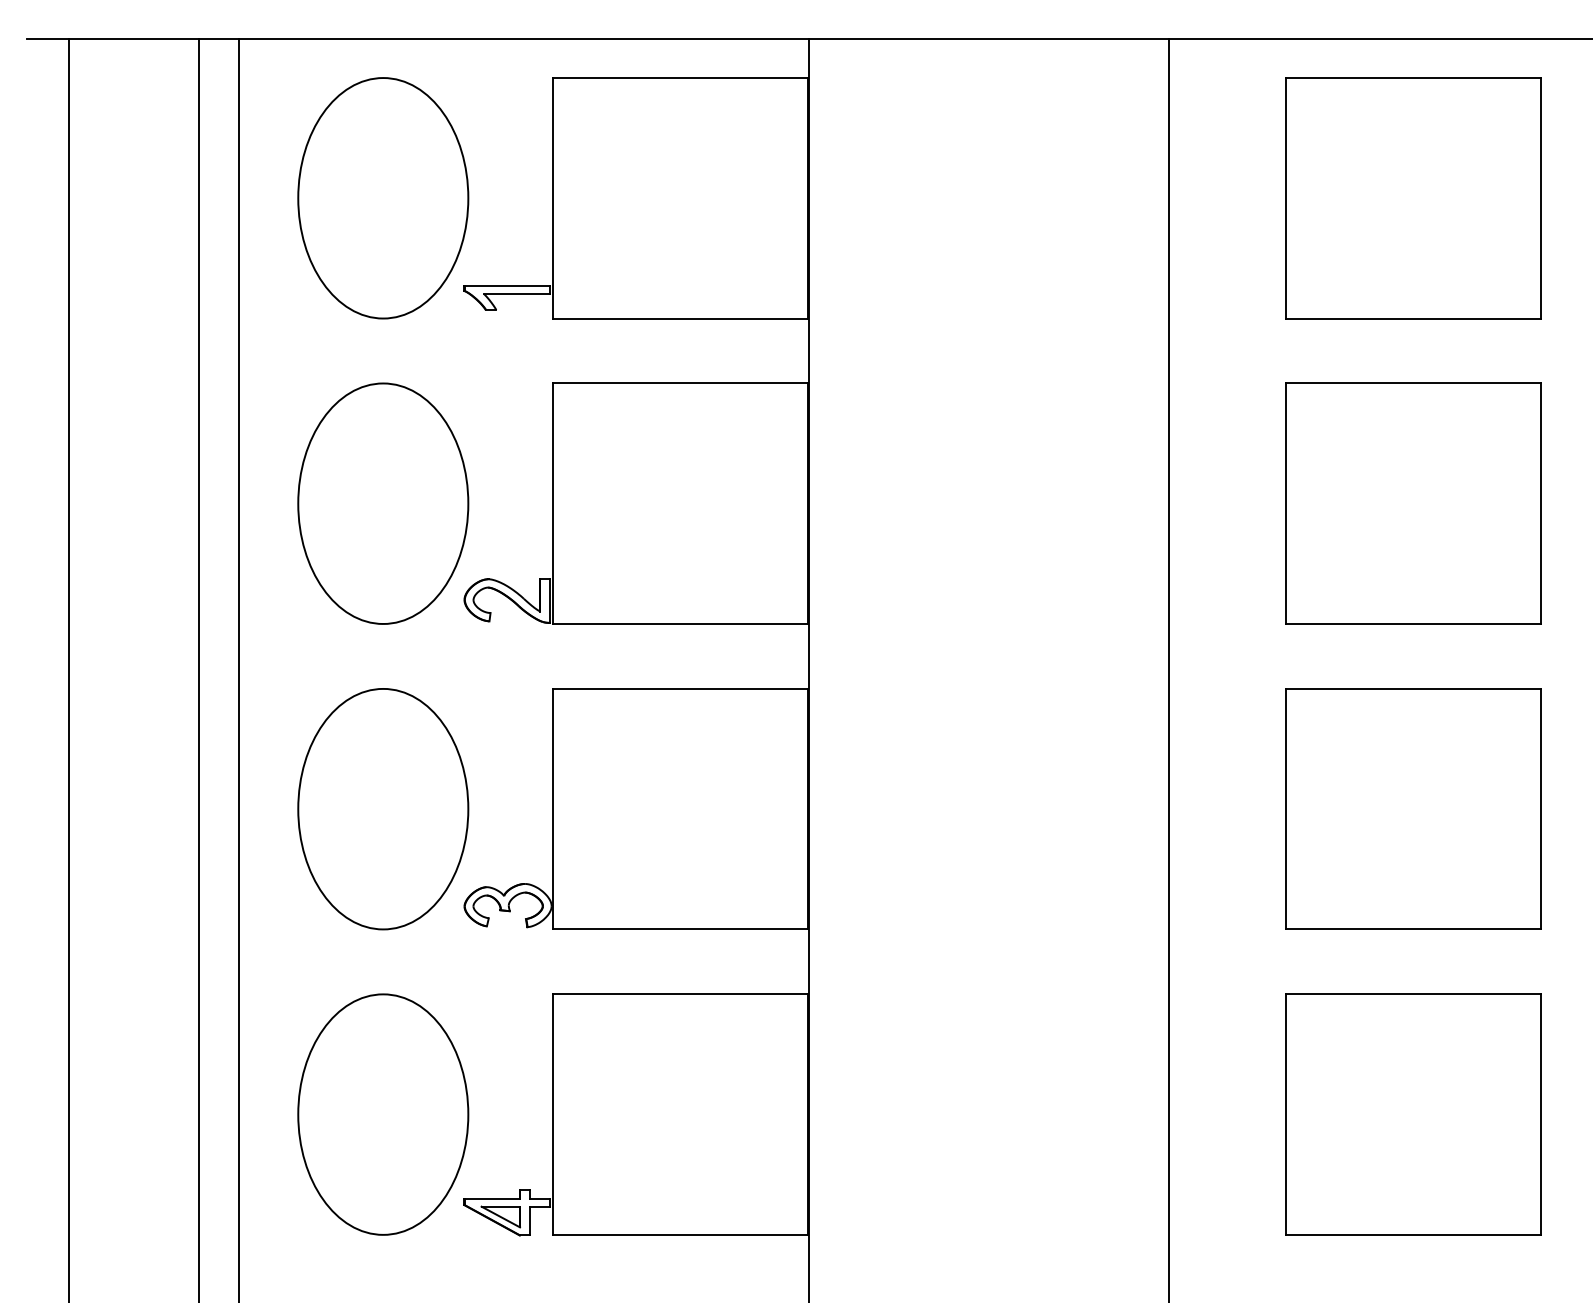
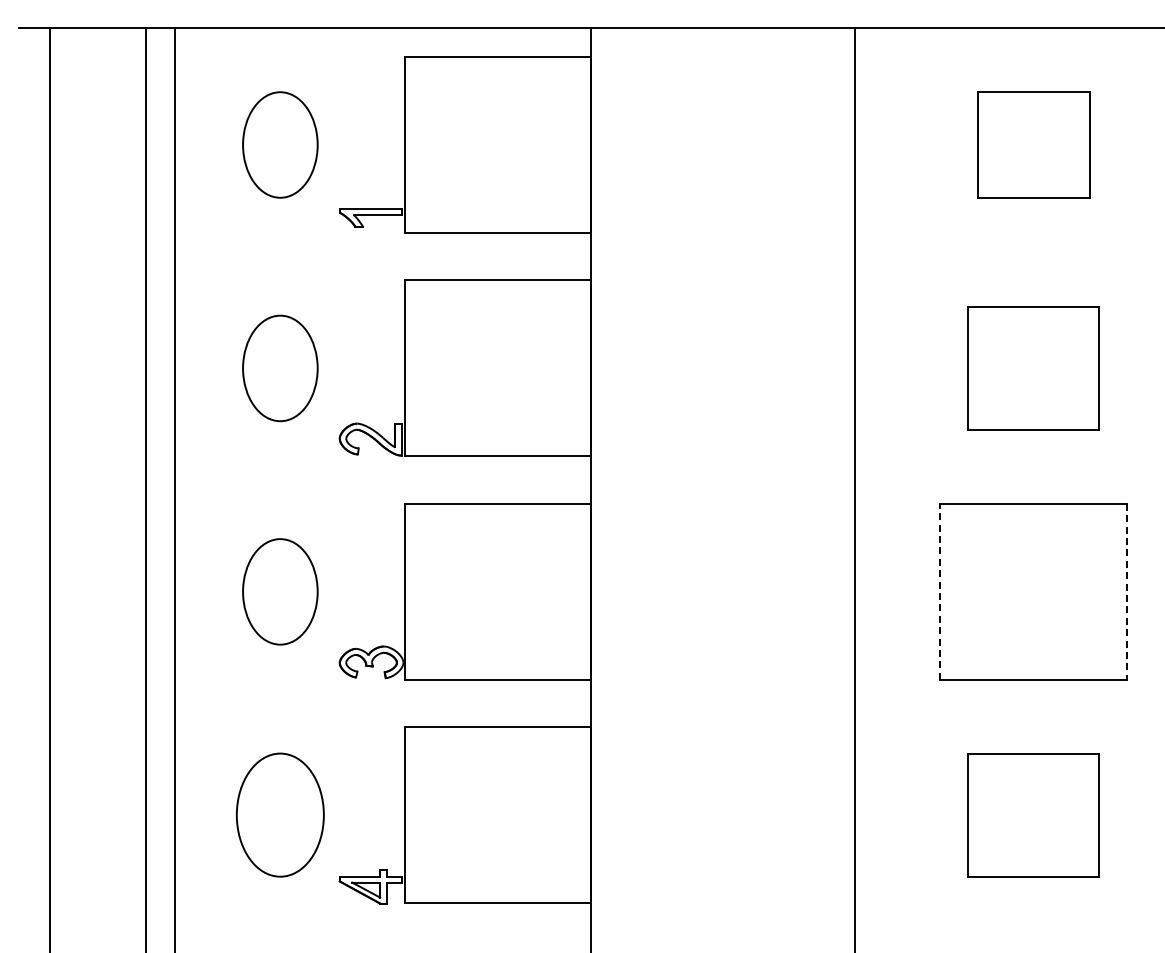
part: (383, 197) -> (280, 144), size x0.6
part: (1413, 197) -> (1033, 144), size x0.6
part: (1413, 502) -> (1033, 367), size x0.7
part: (383, 503) -> (280, 368), size x0.6
part: (383, 808) -> (280, 591), size x0.6
line: (1285, 808) -> (940, 591), solid -> dashed
line: (1540, 808) -> (1126, 591), solid -> dashed
part: (383, 1113) -> (280, 814), size x0.7
part: (1413, 1113) -> (1033, 814), size x0.7

